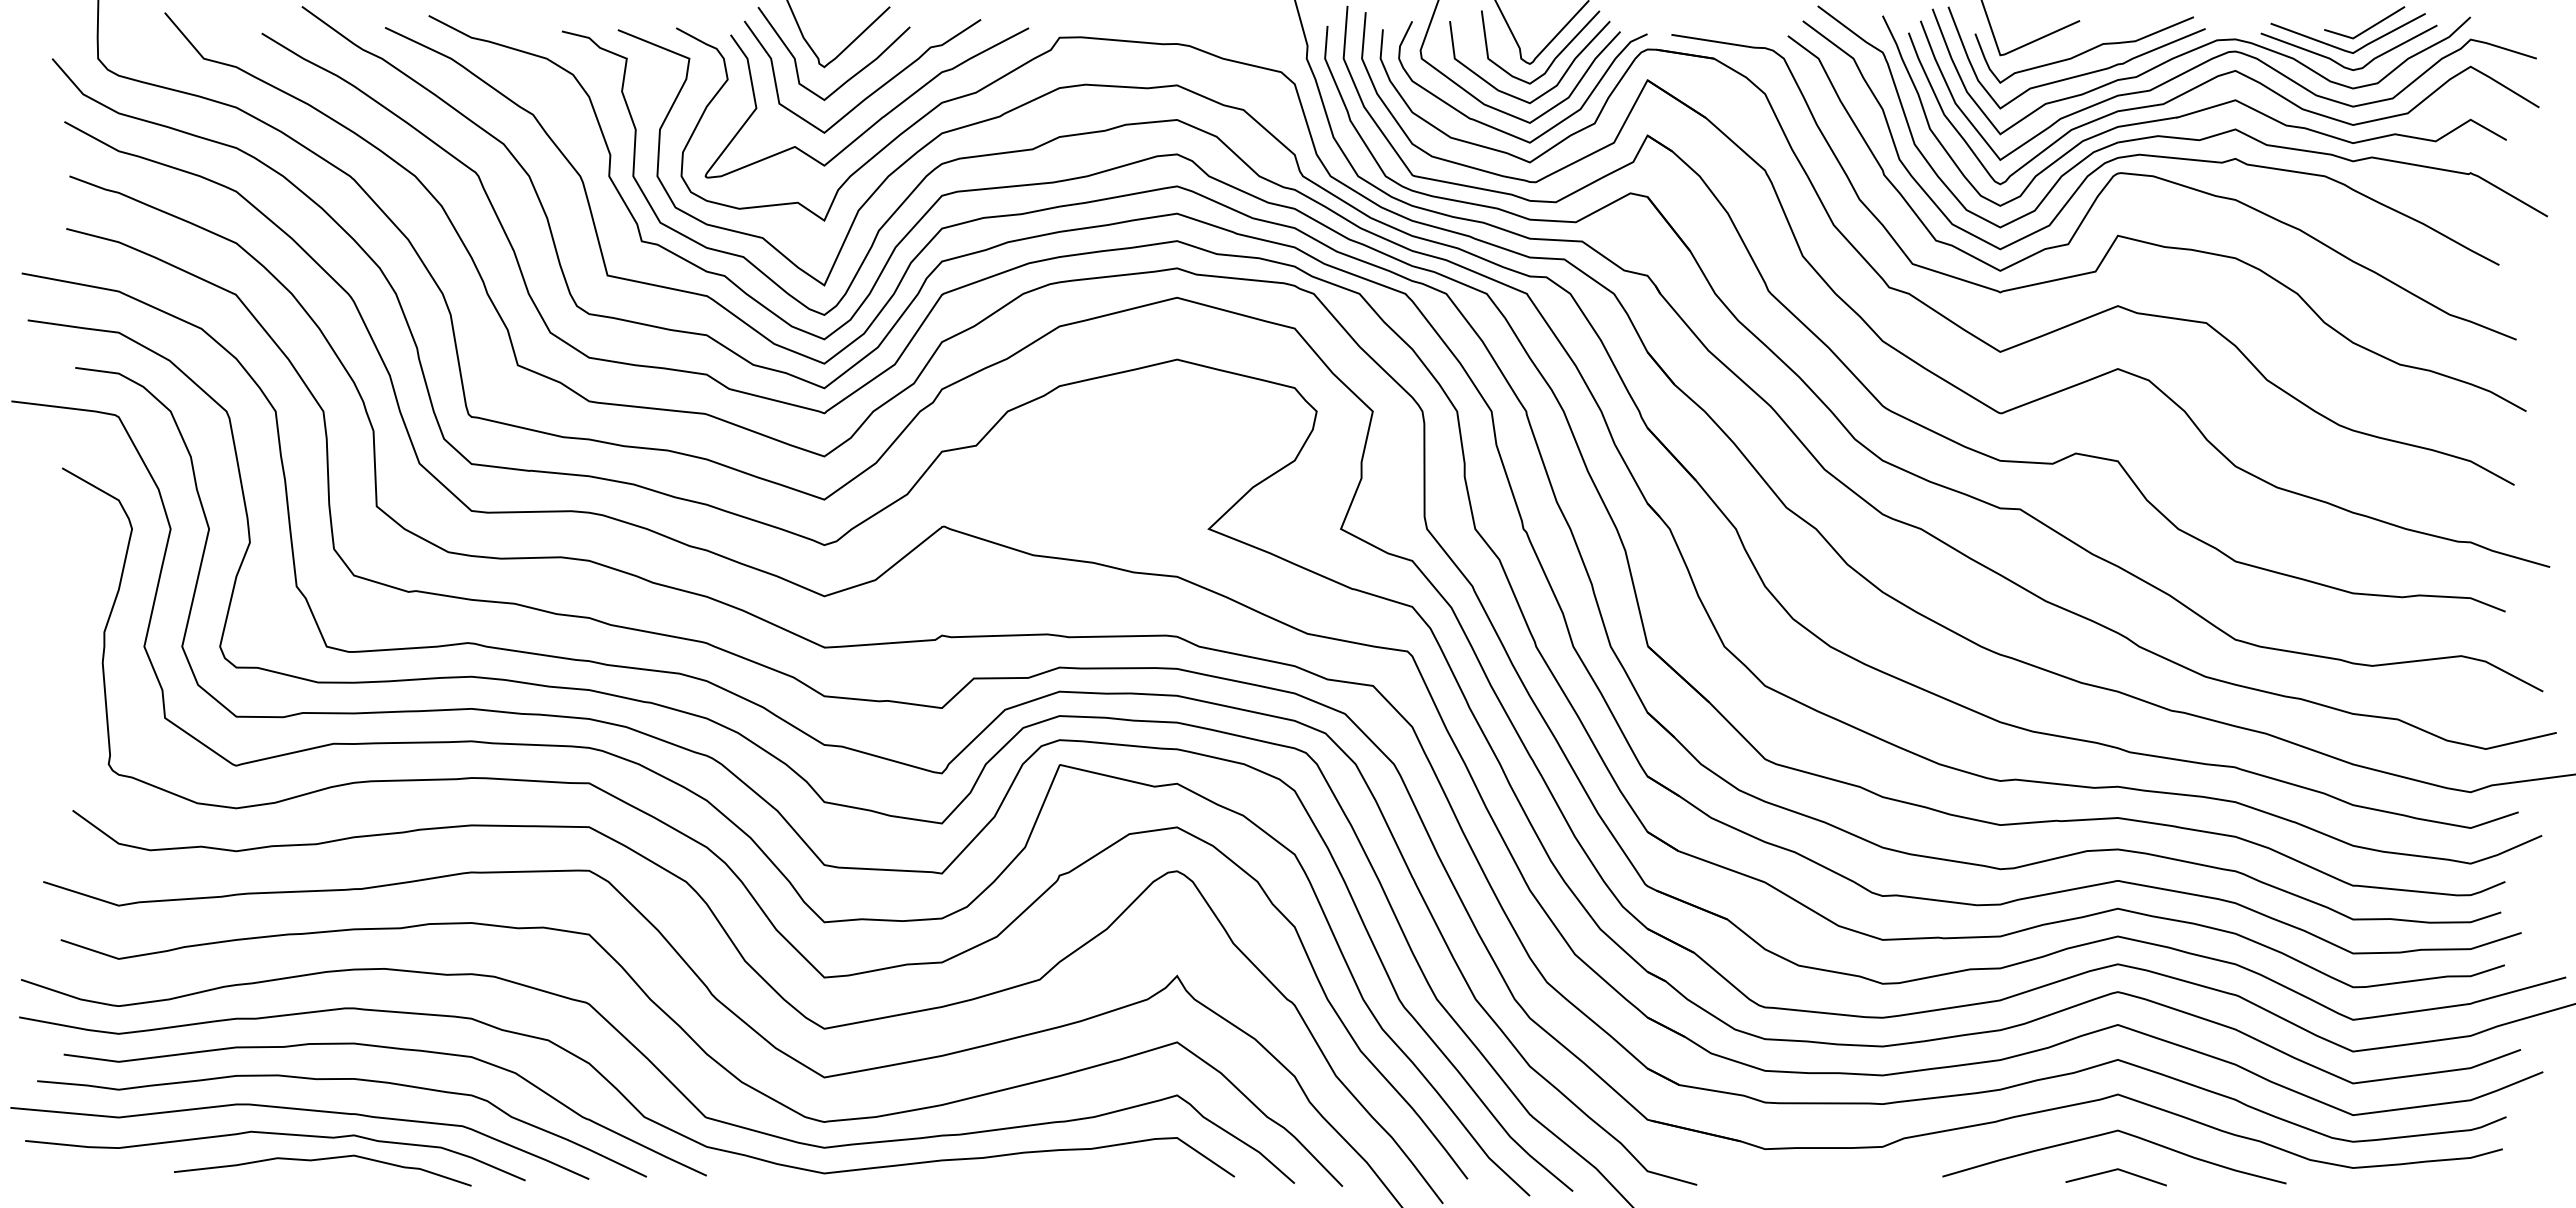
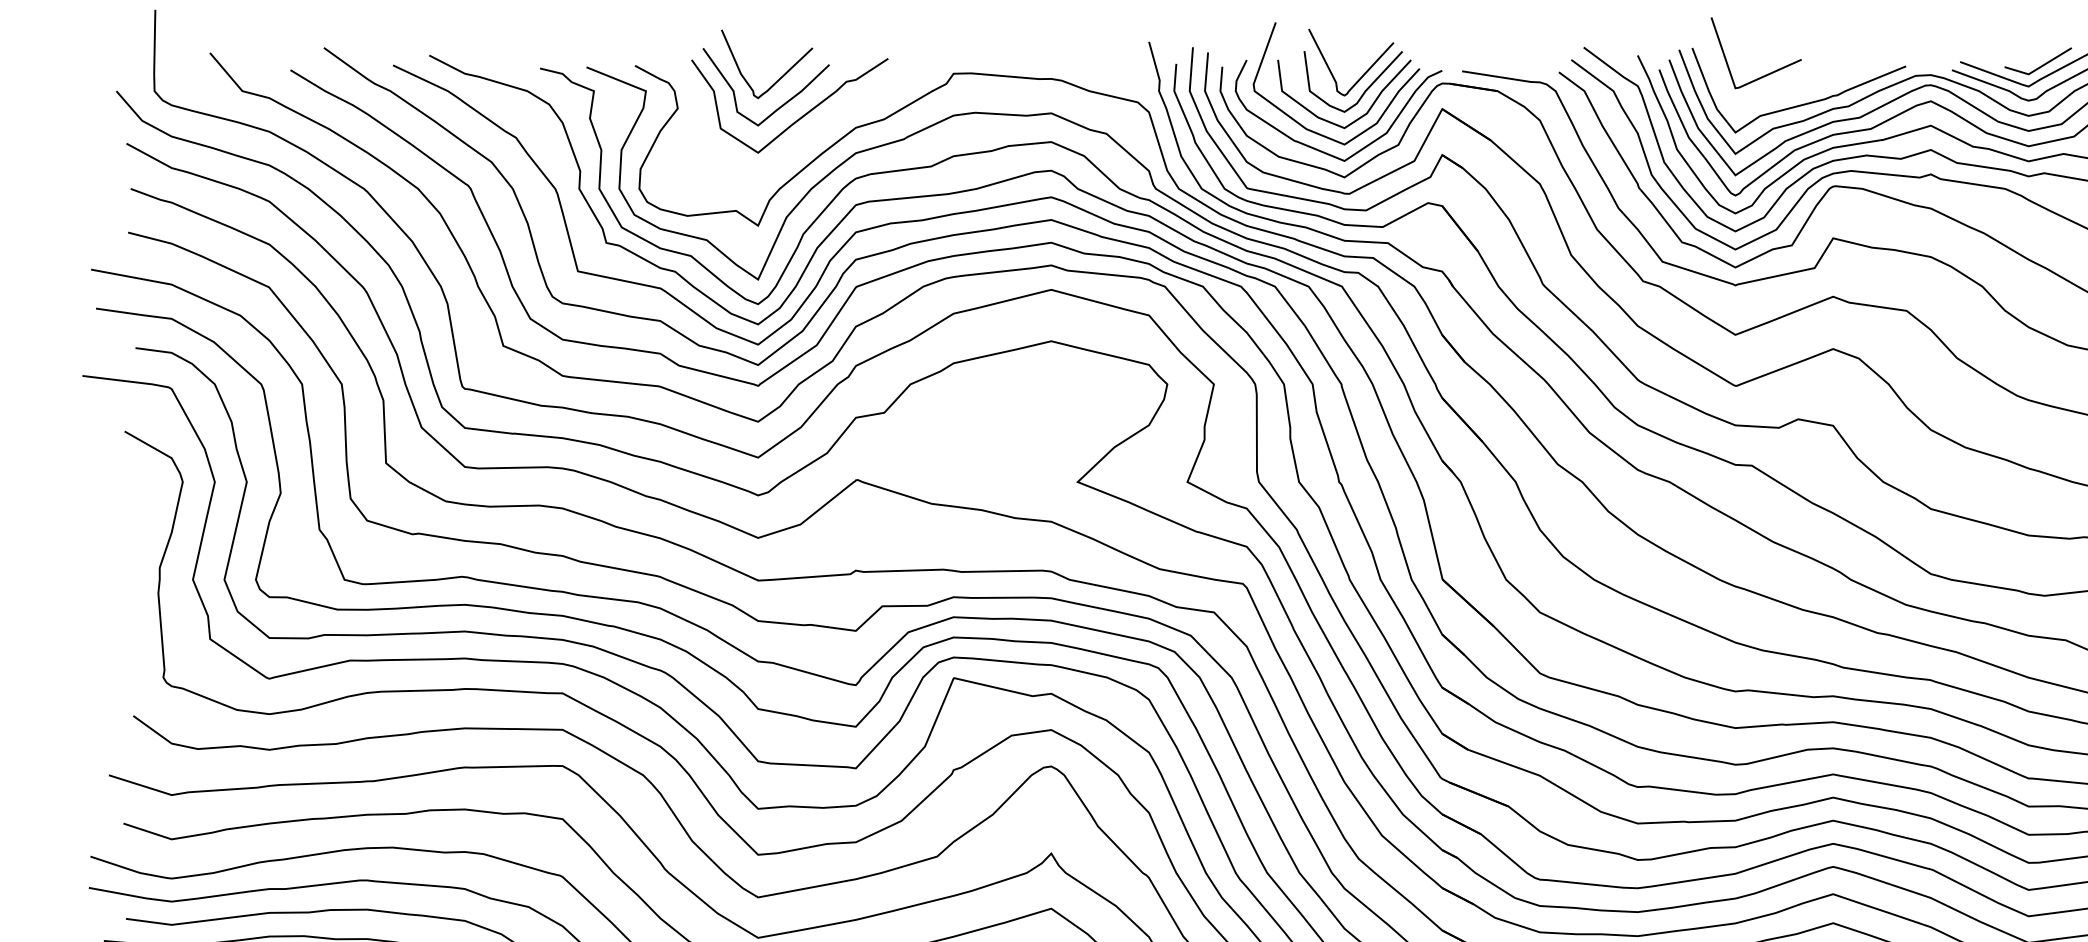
curve: (2084, 51) -> (1805, 85), removed
curve: (879, 118) -> (803, 140), removed

